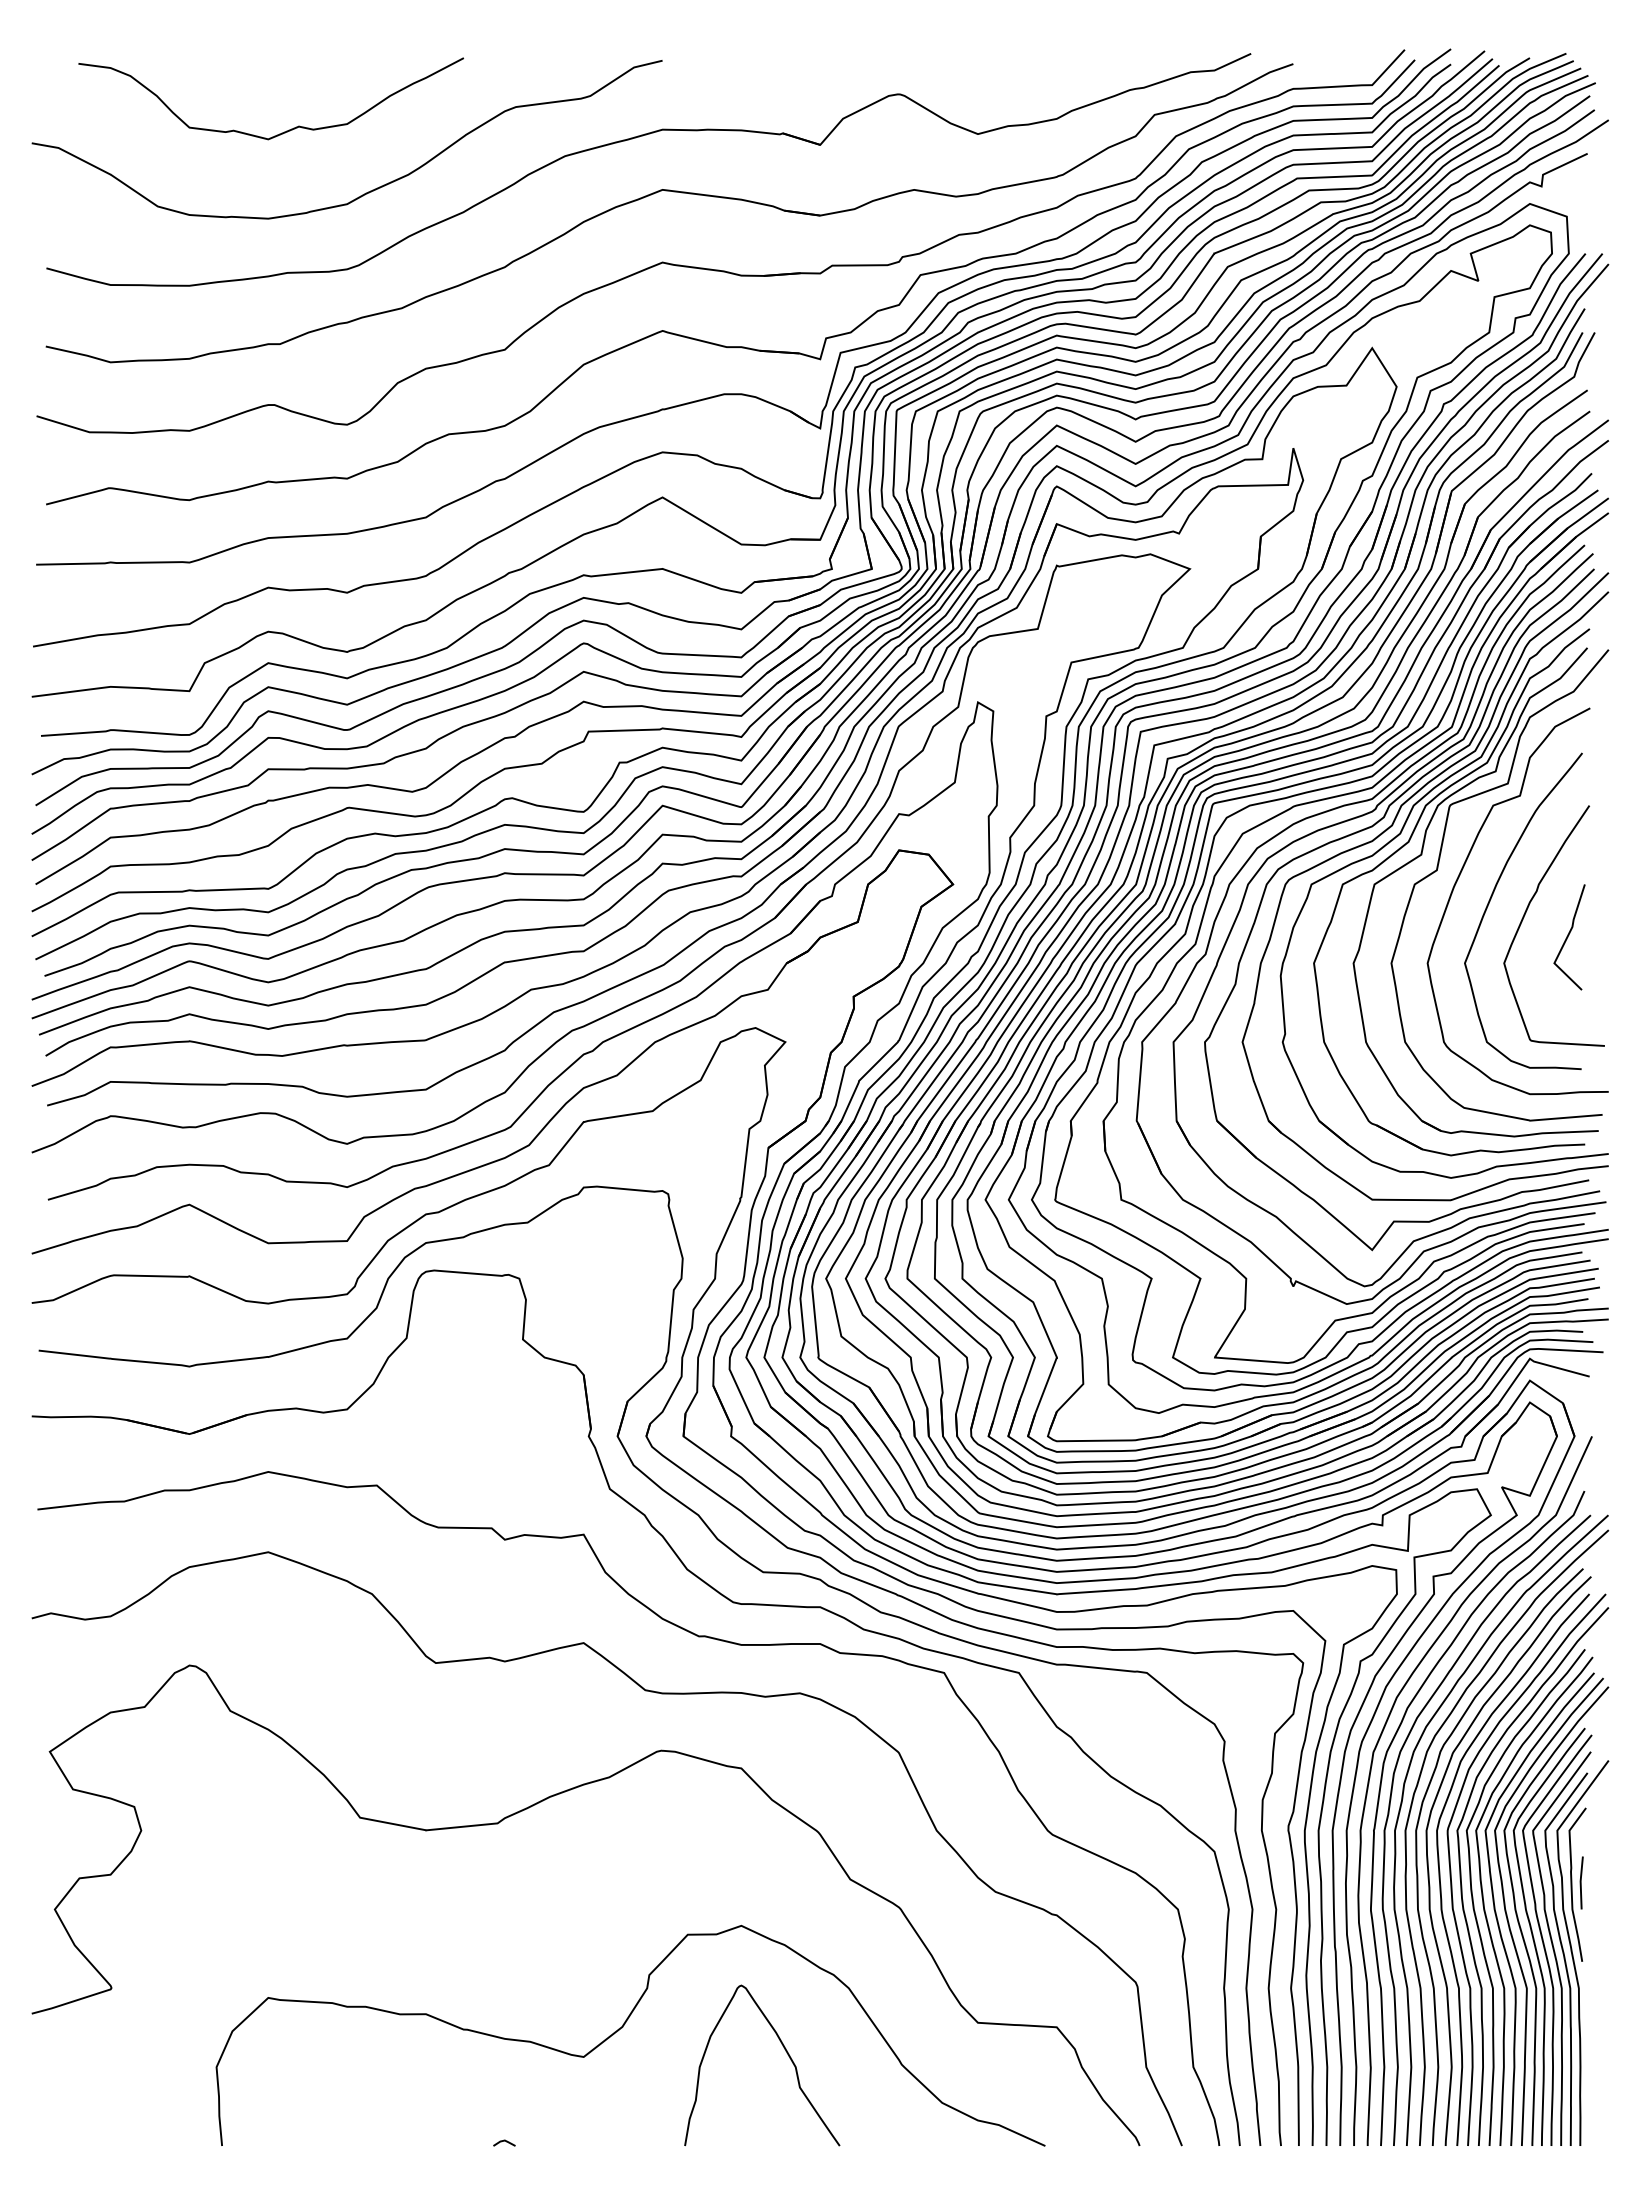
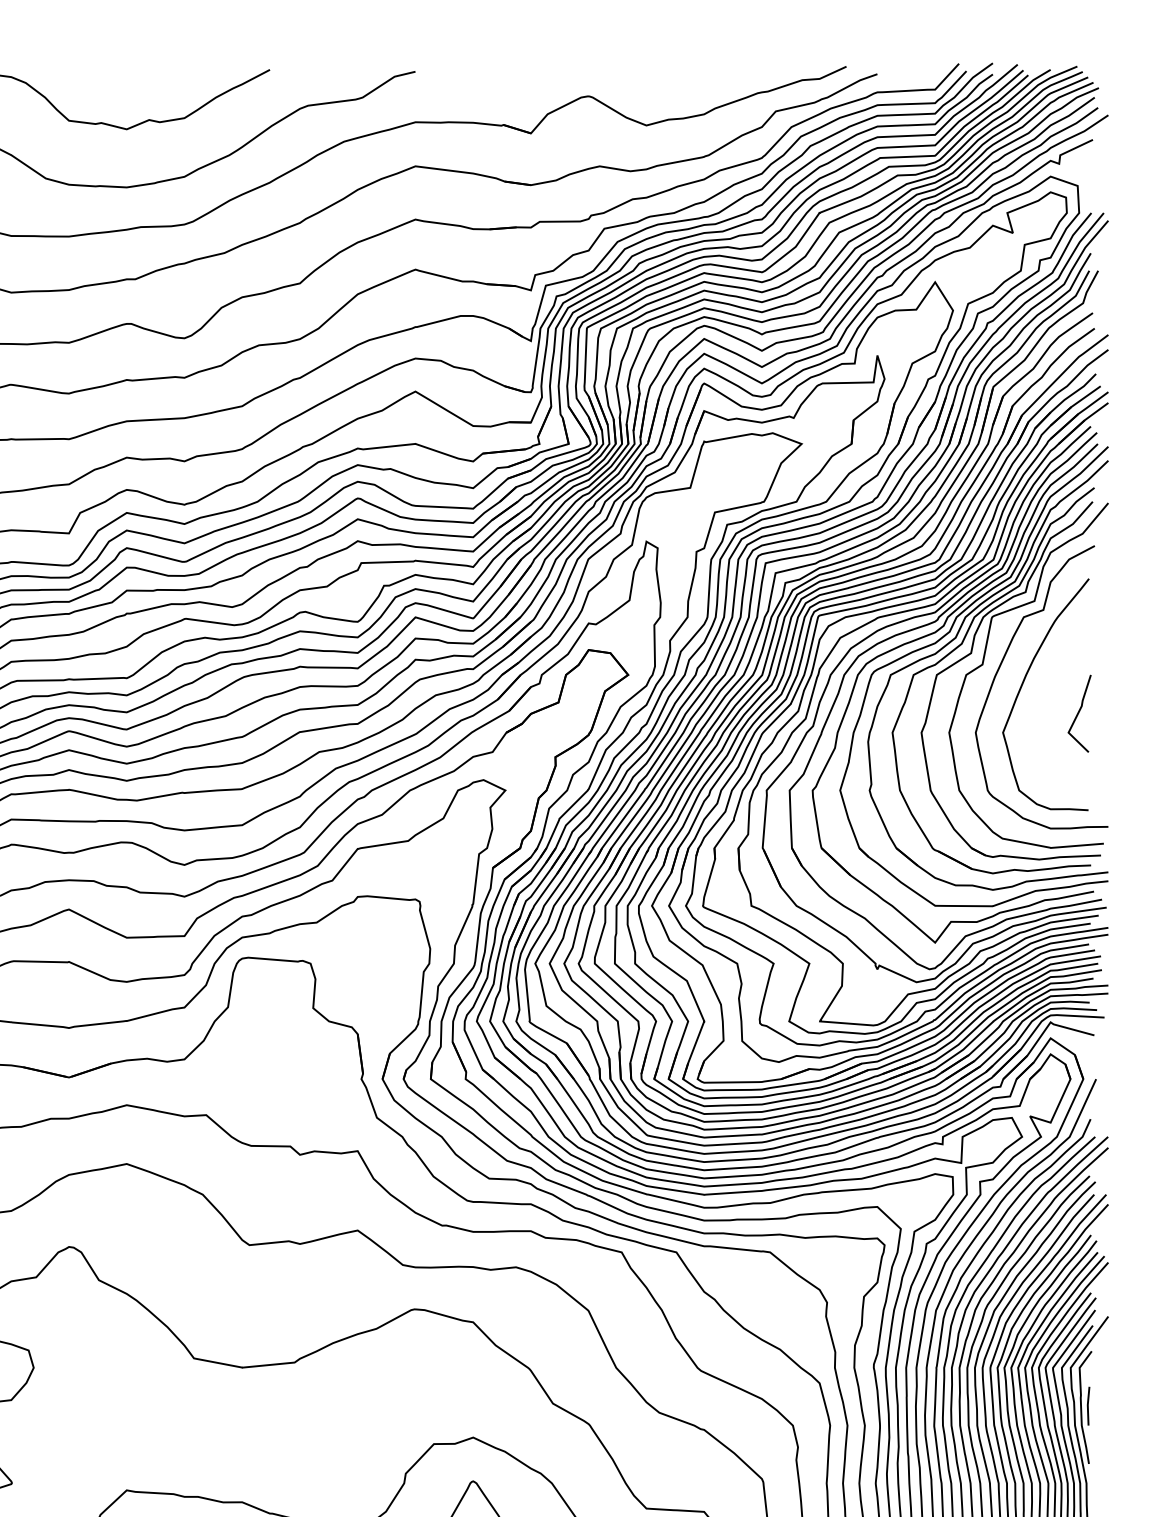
curve: (1526, 913) -> (1048, 696), removed

